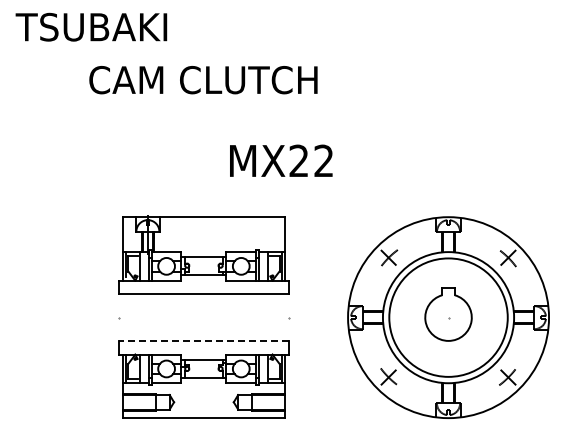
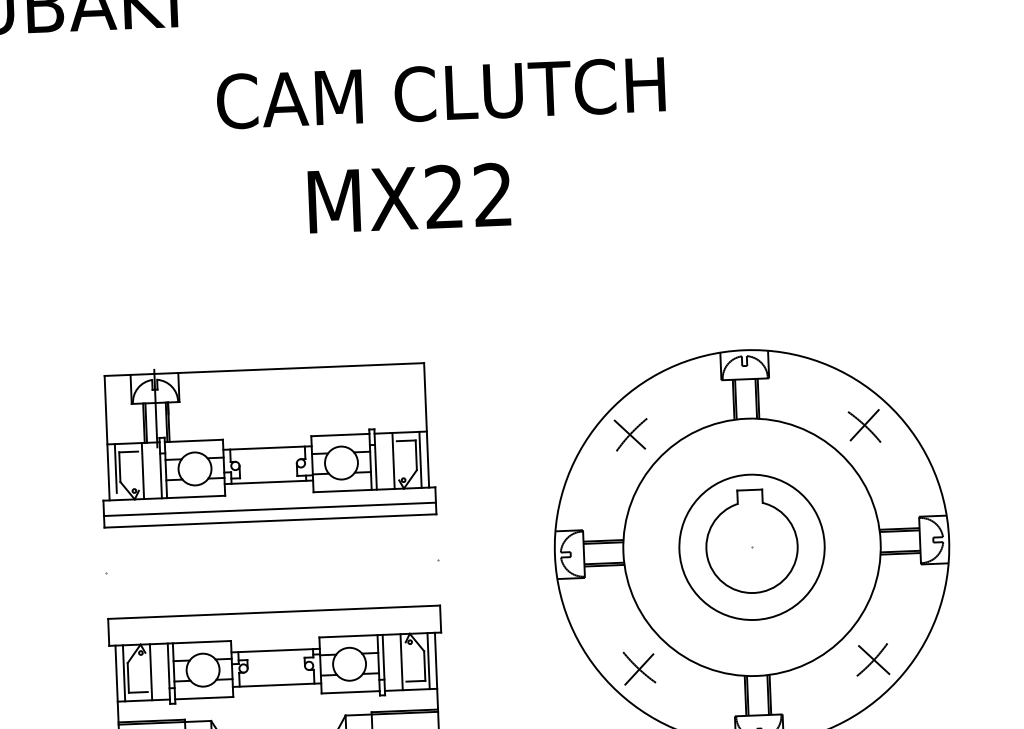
text: (203, 80) -> (441, 93), moved
text: (281, 160) -> (409, 197), moved
line: (203, 288) -> (269, 509), added
circle: (448, 317) -> (751, 547), size x0.62
line: (203, 340) -> (273, 611), dashed -> solid

